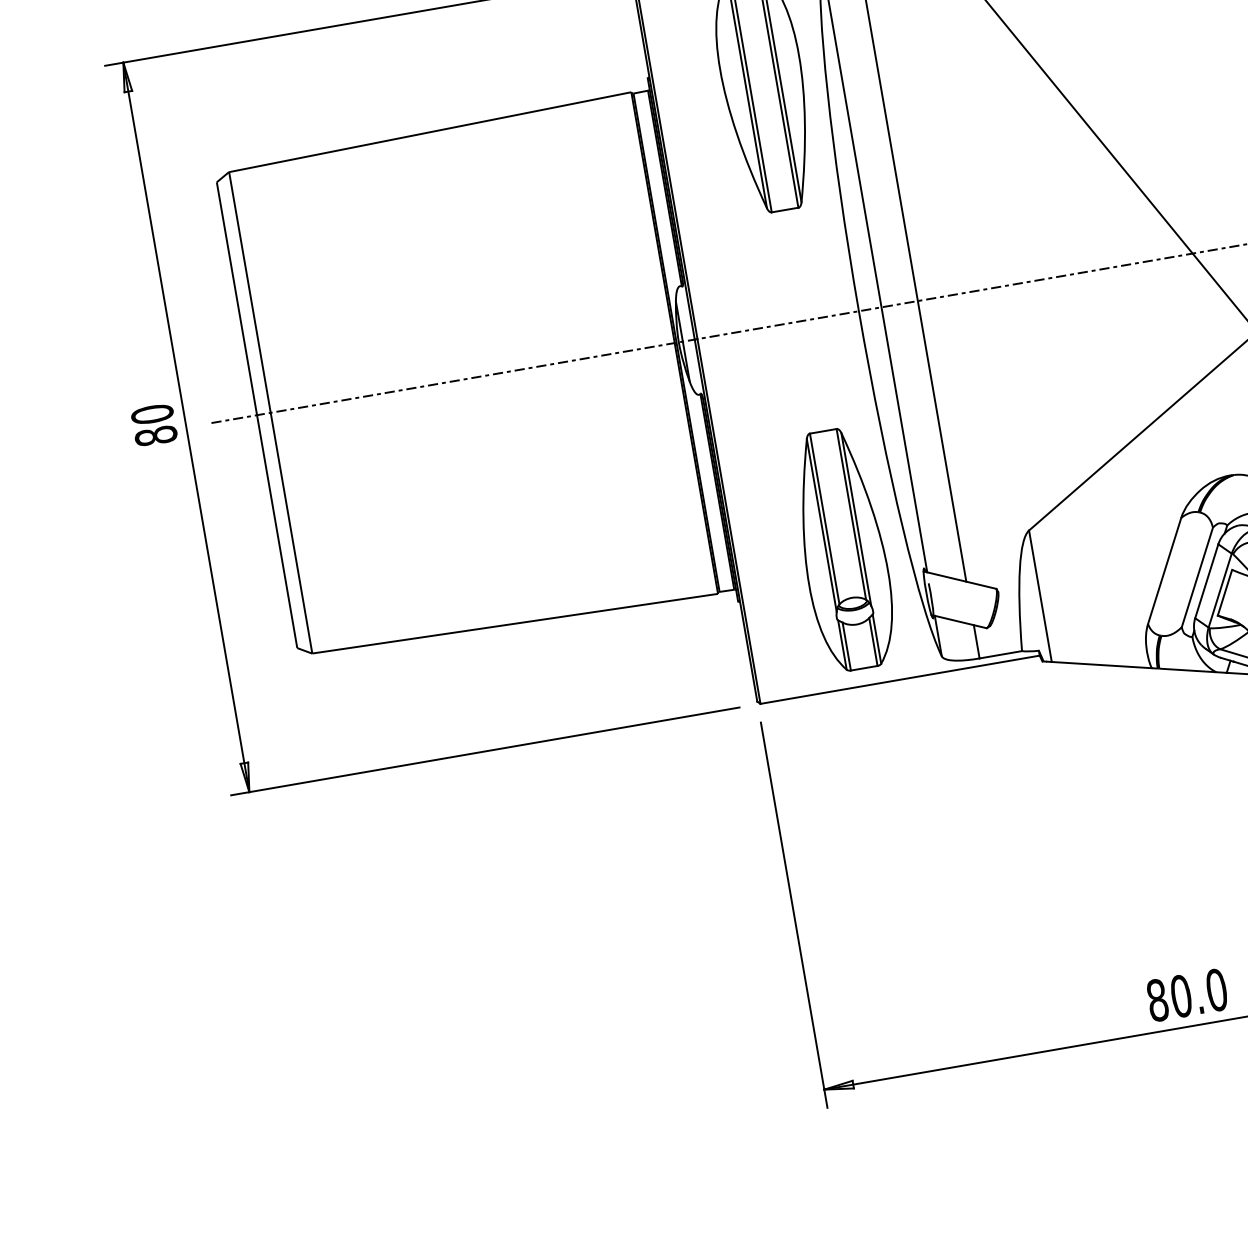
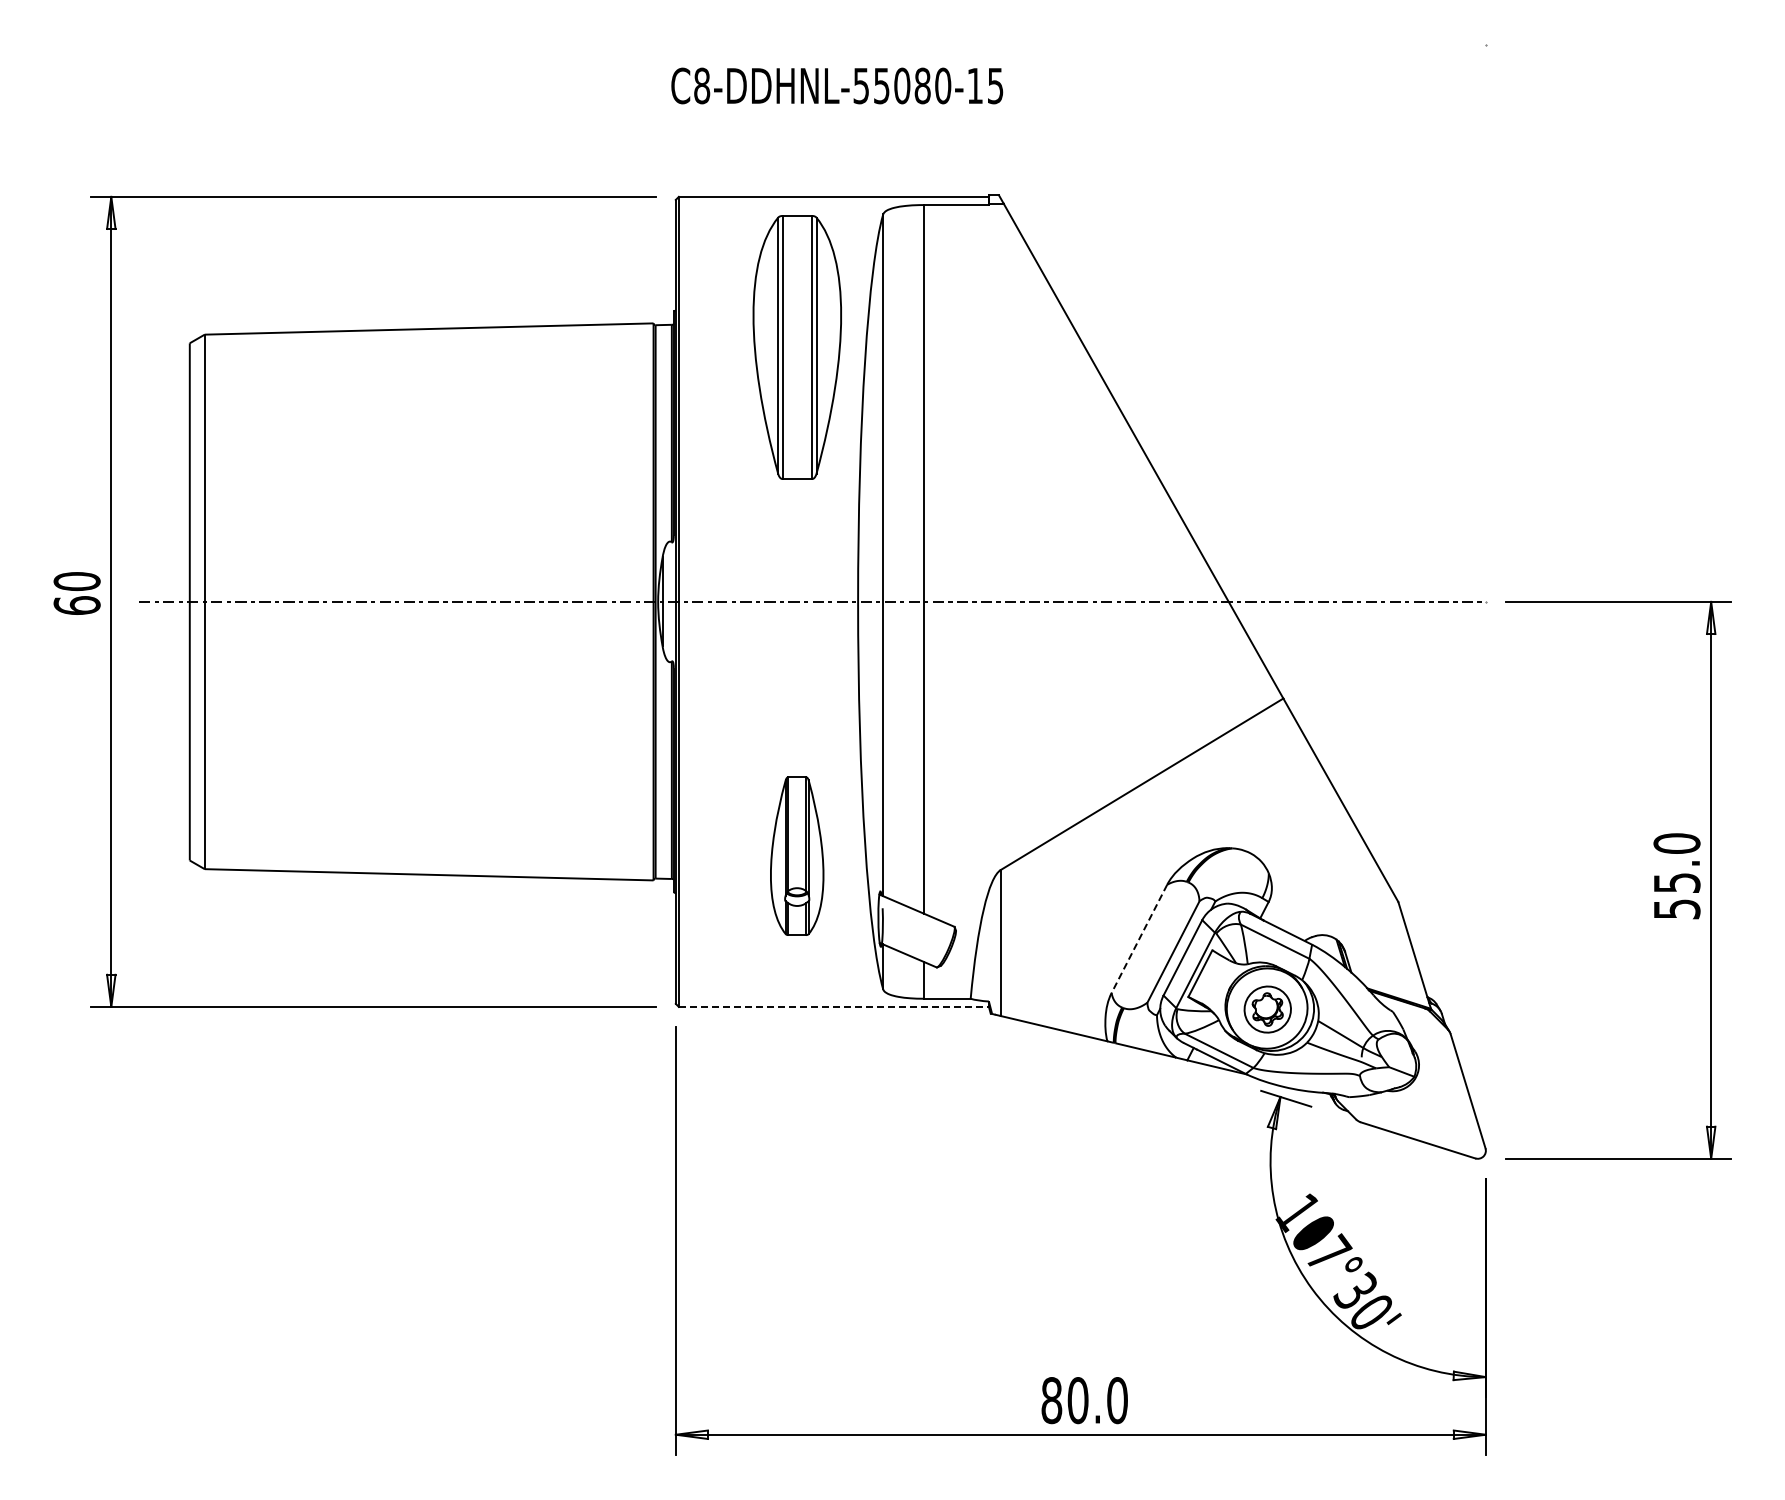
text: (155, 436) -> (76, 605), 80 -> 60
part: (842, 549) -> (796, 855), size x0.6
line: (1164, 570) -> (1139, 938), solid -> dashed
line: (900, 679) -> (834, 1006), solid -> dashed

